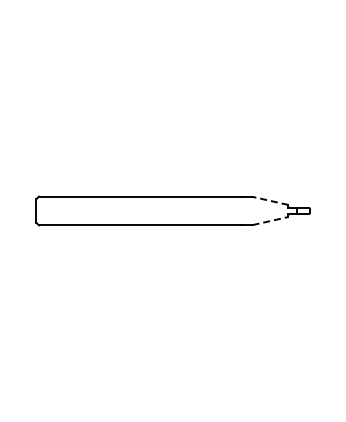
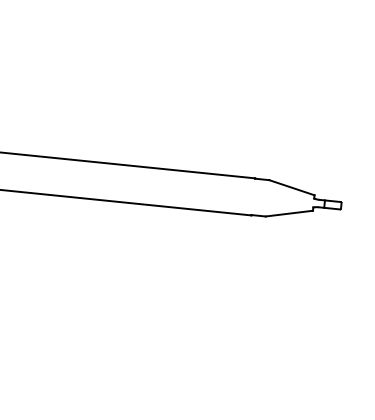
line: (270, 200) -> (292, 187), dashed -> solid
line: (270, 220) -> (289, 212), dashed -> solid

